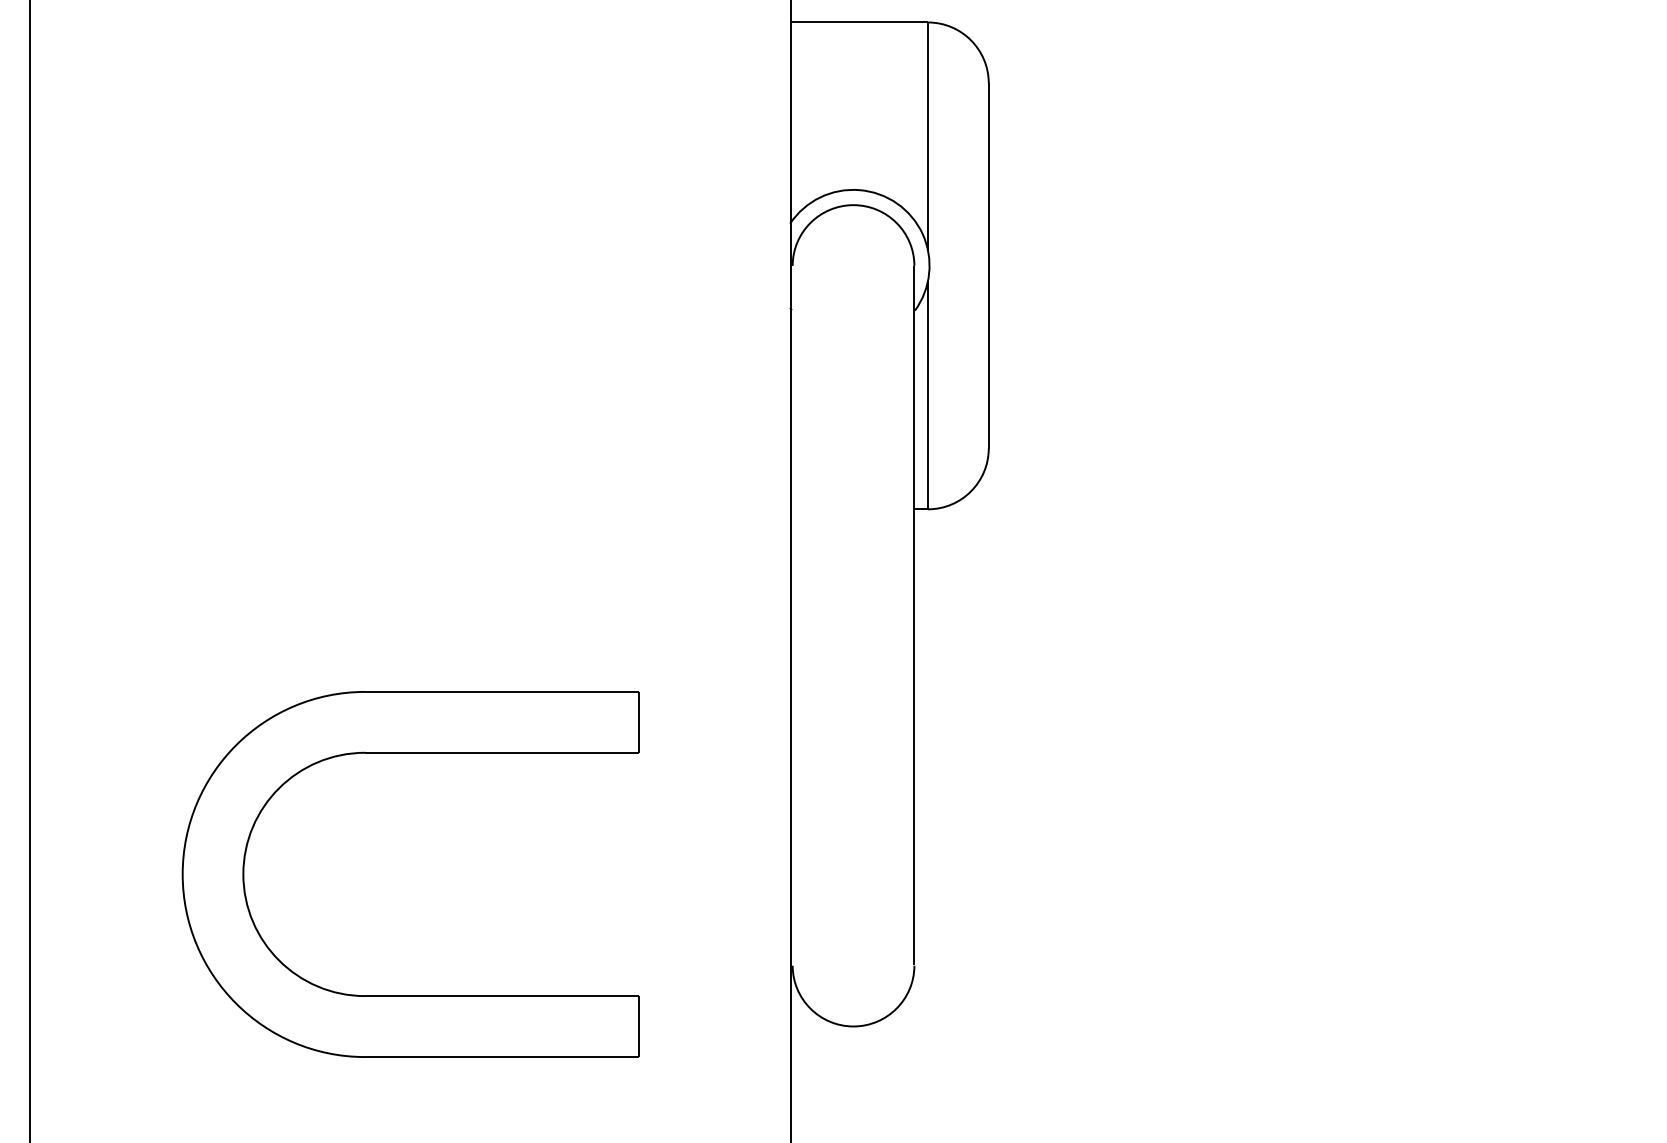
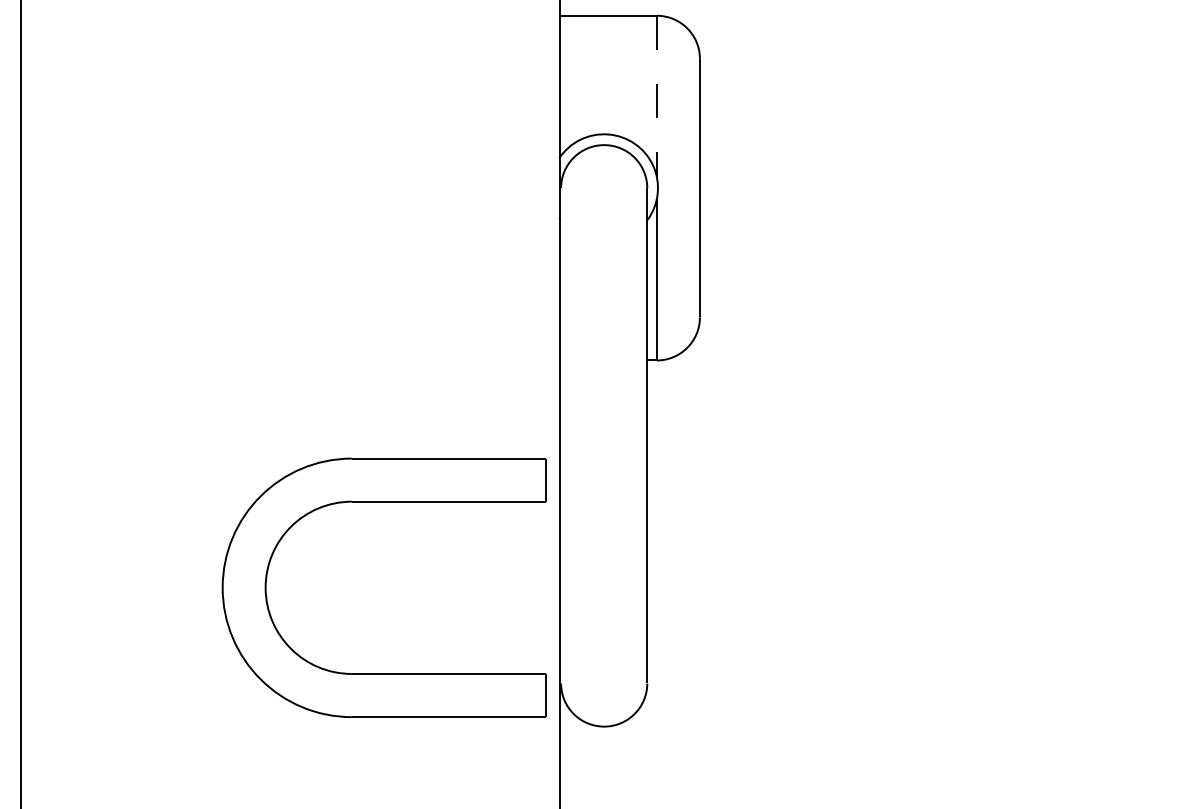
line: (928, 137) -> (657, 97), solid -> dashed
part: (410, 753) -> (383, 502), moved

